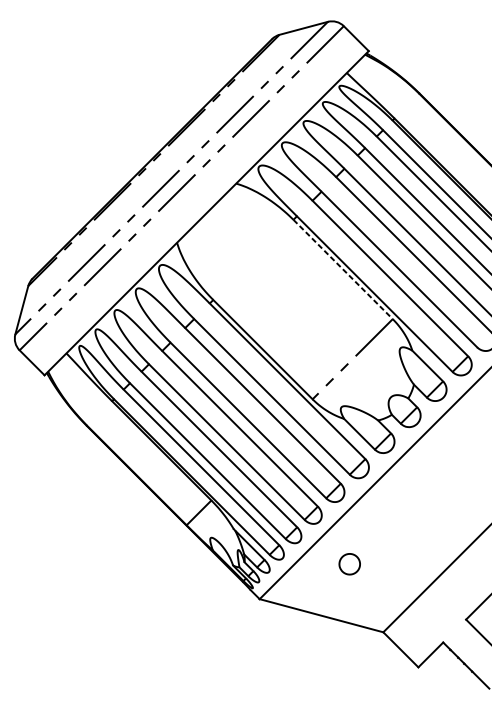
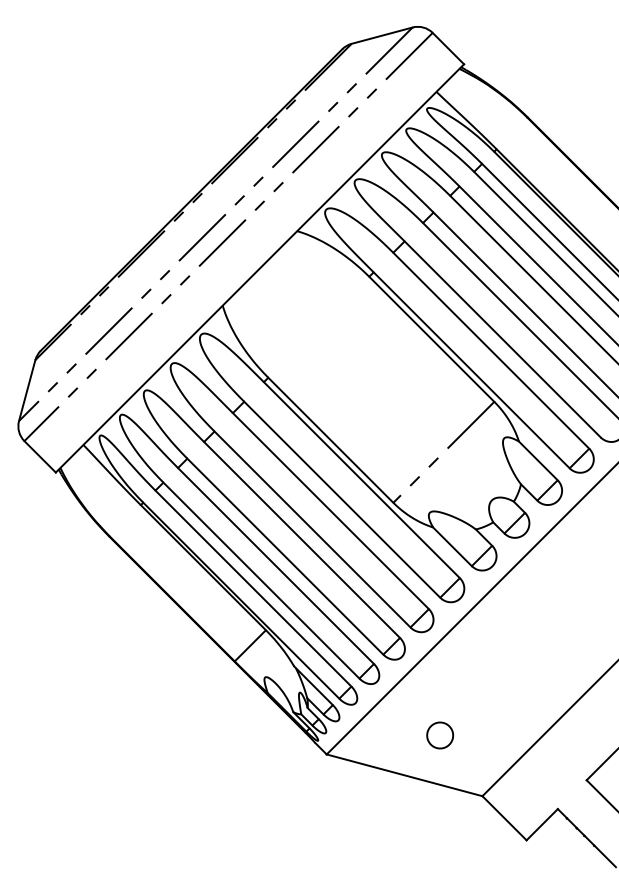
line: (343, 269) -> (432, 339), dashed -> solid
part: (350, 564) -> (440, 735), moved

